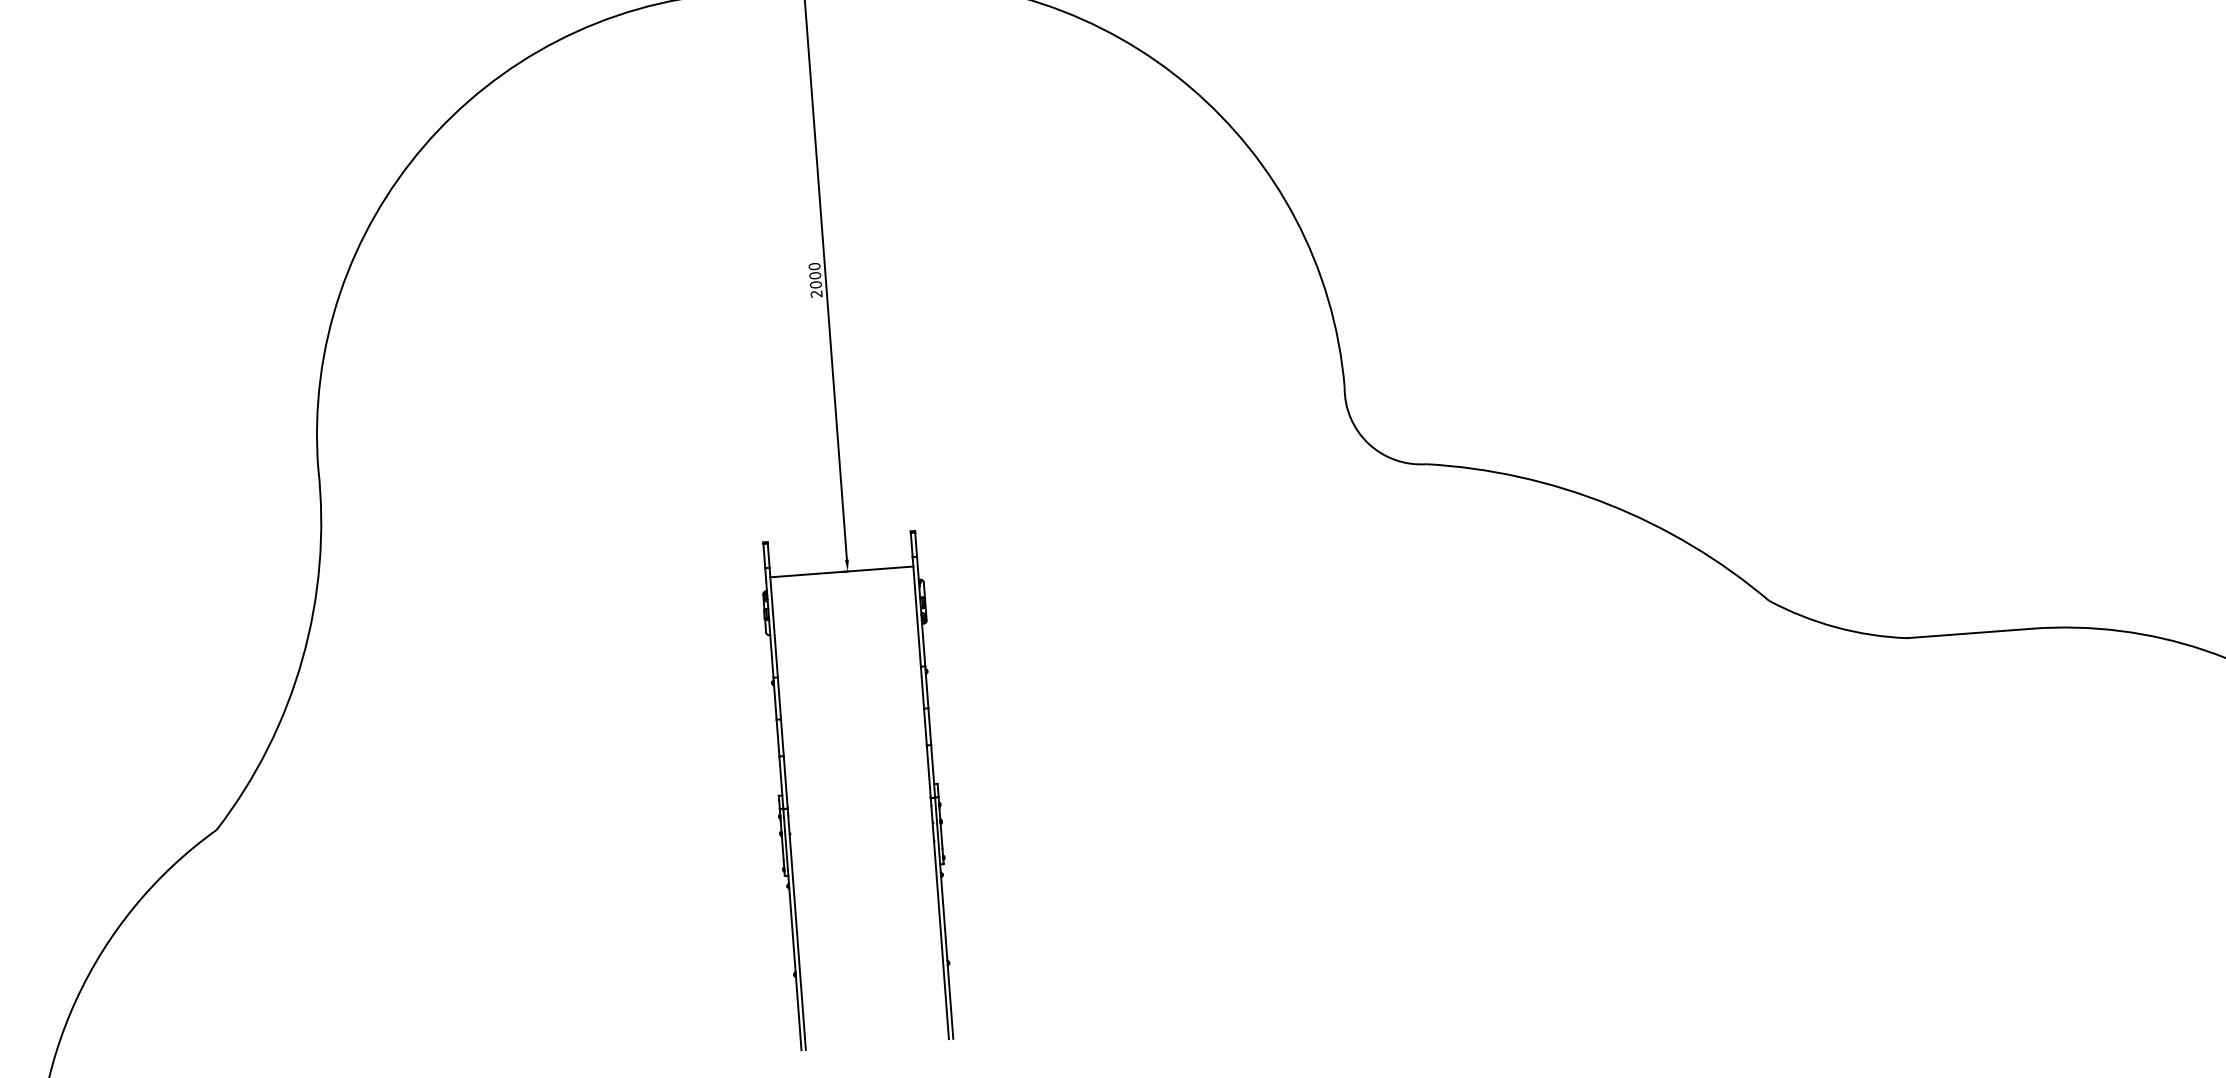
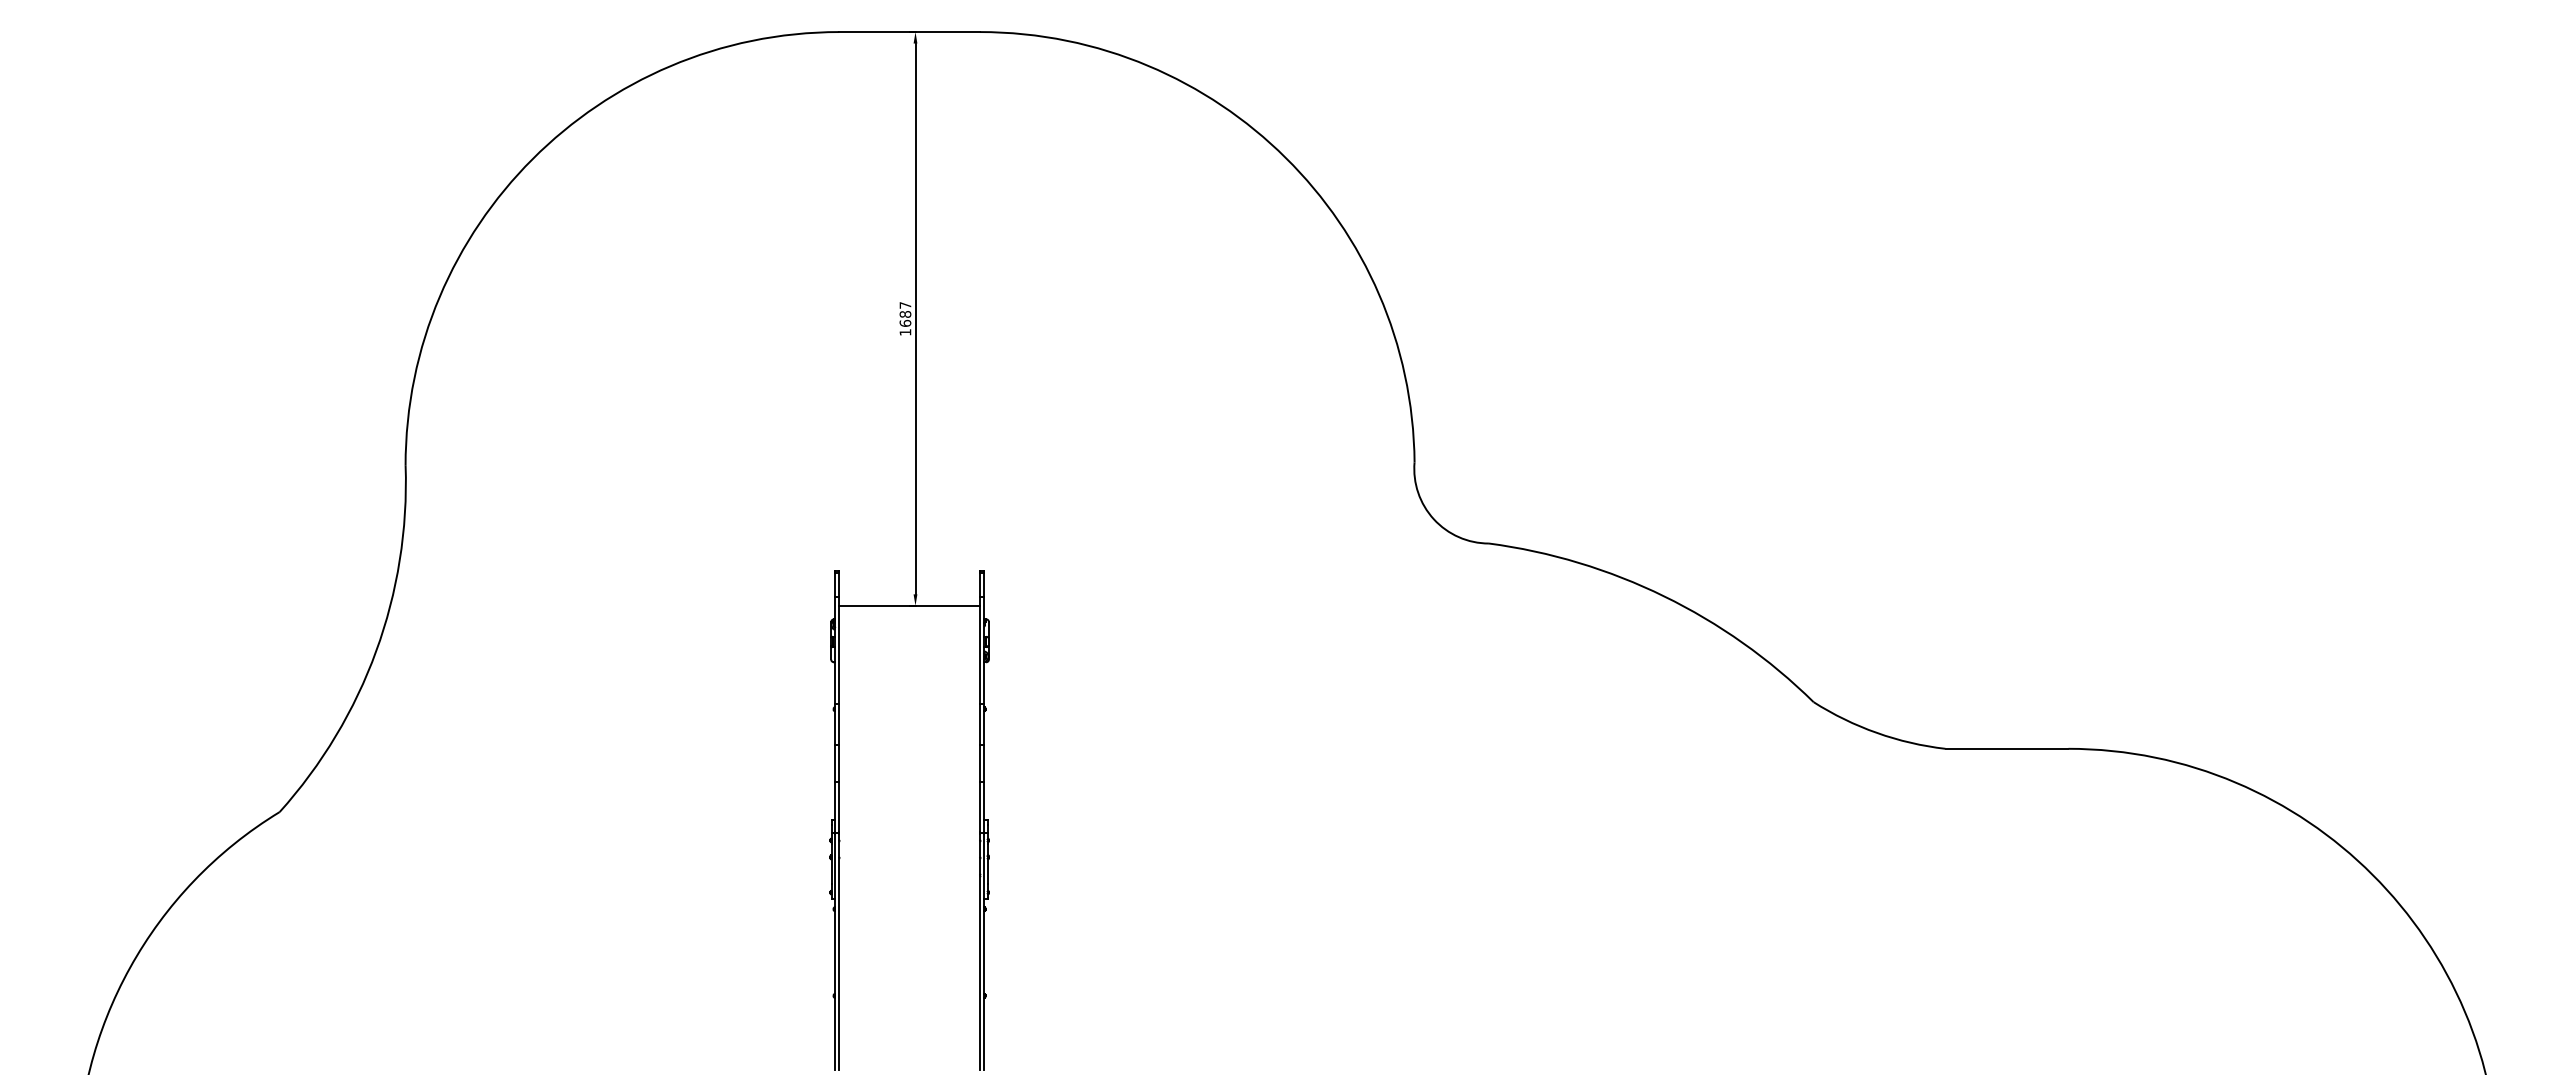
text: (815, 279) -> (905, 318), 2000 -> 1687

